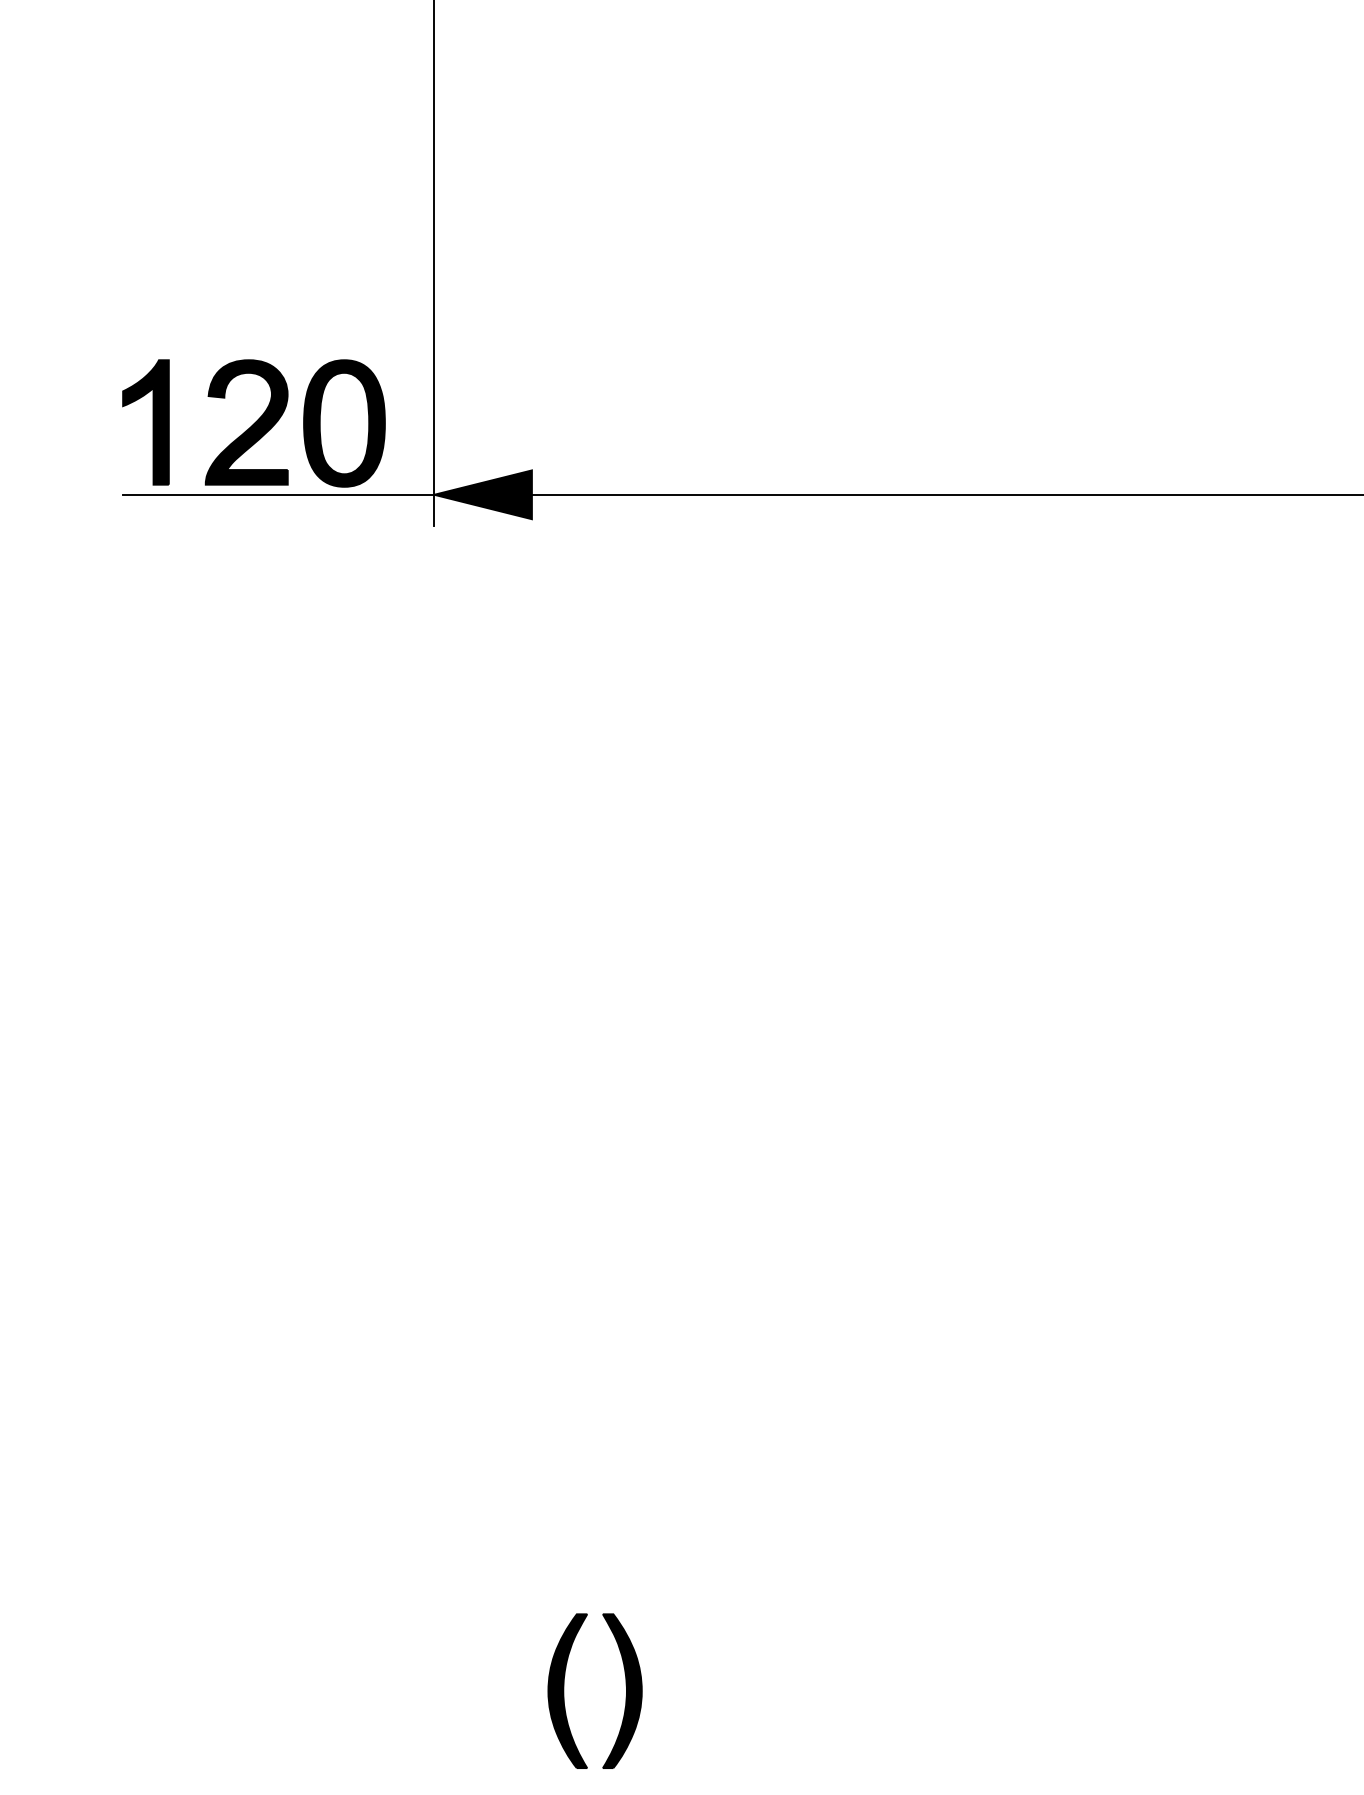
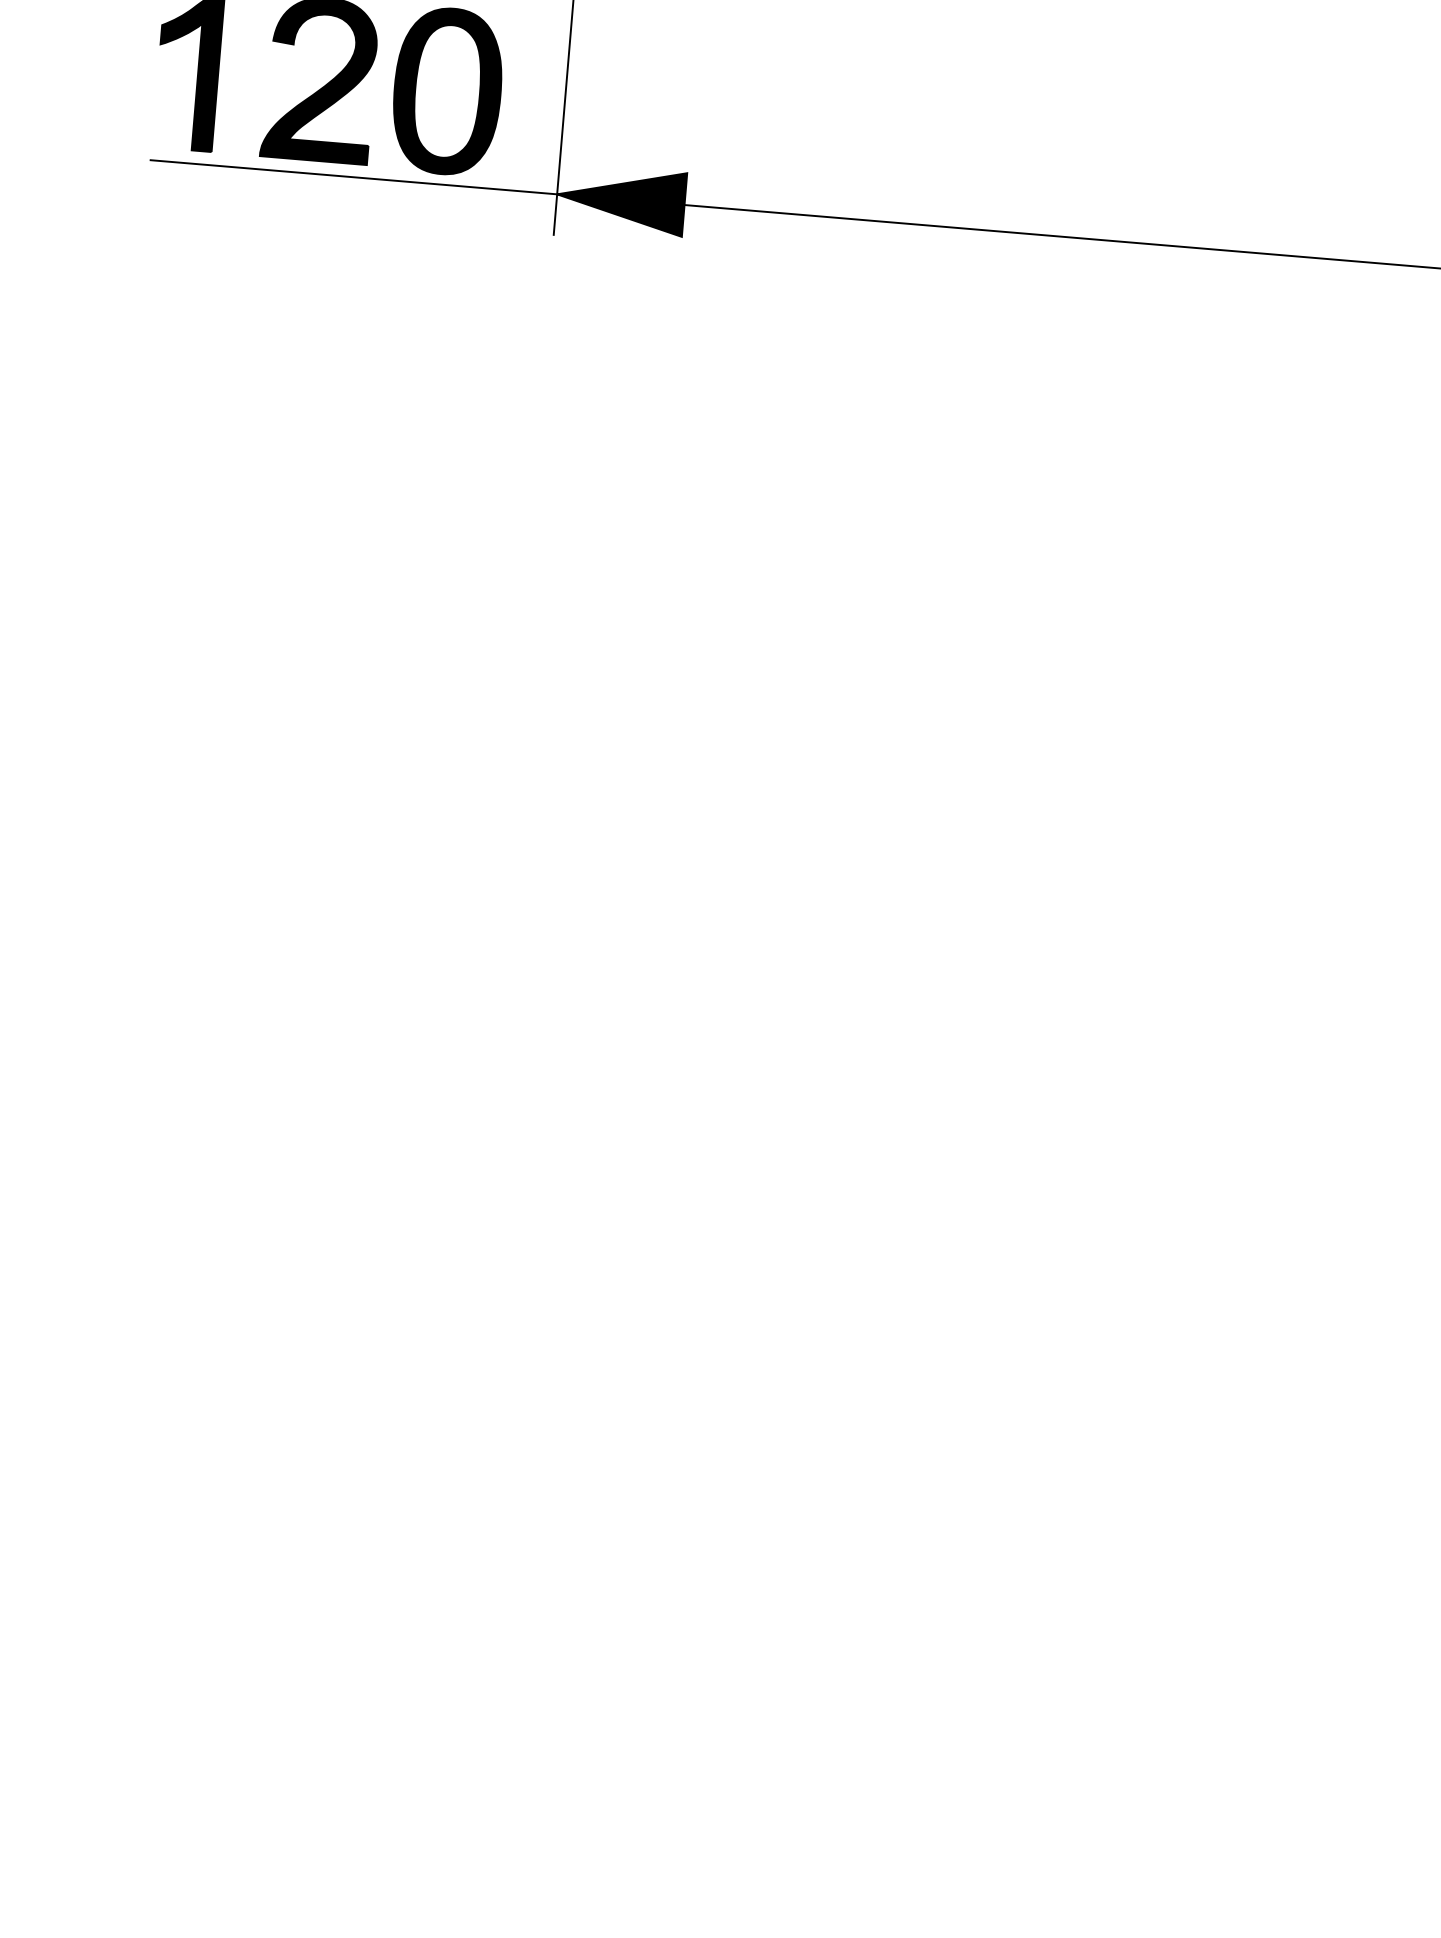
part: (564, 1690) -> (595, 1769), removed

